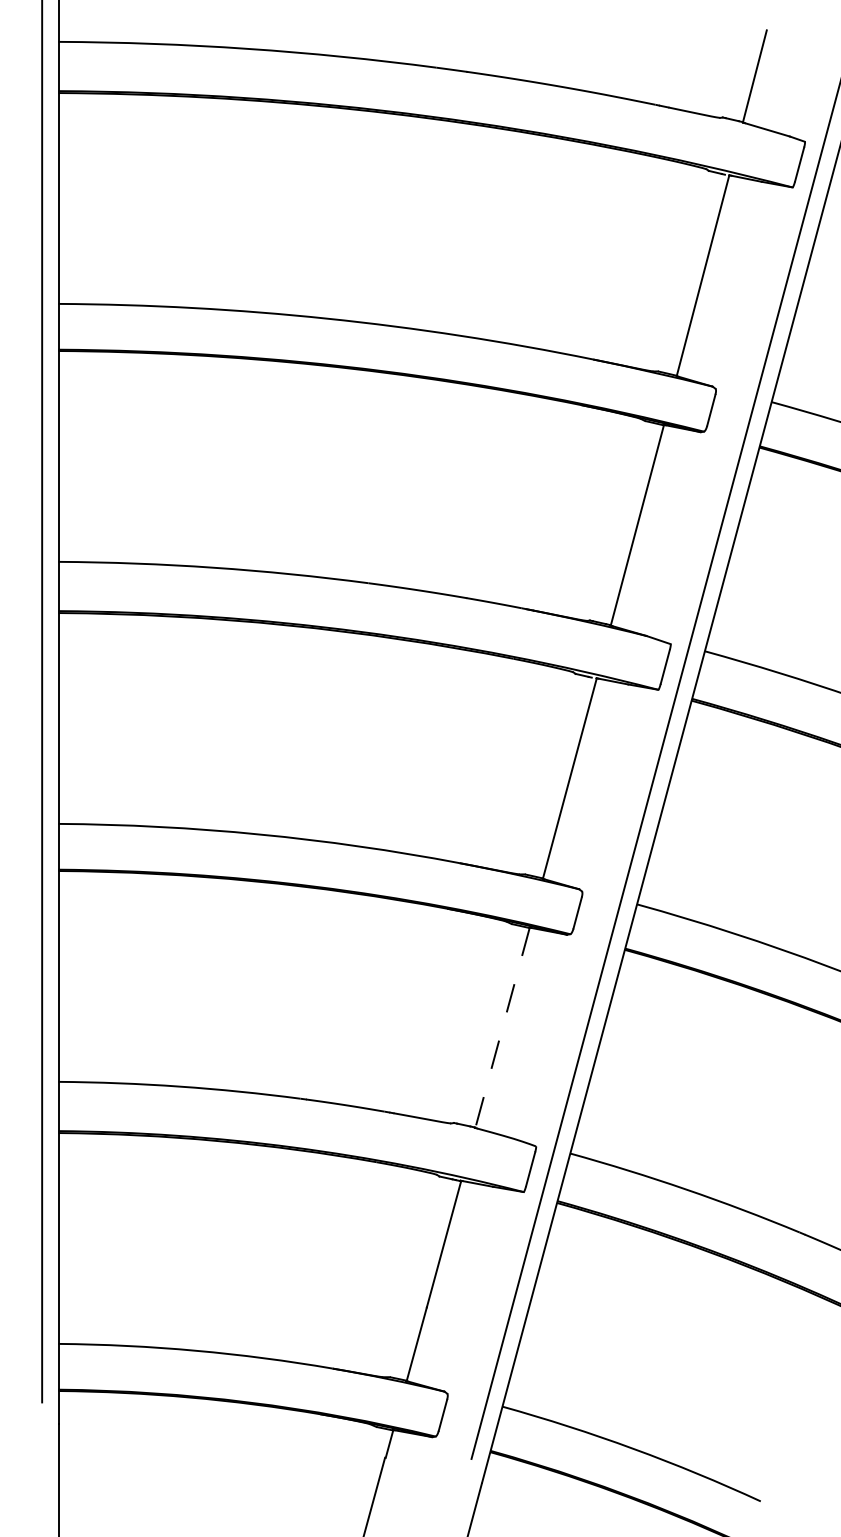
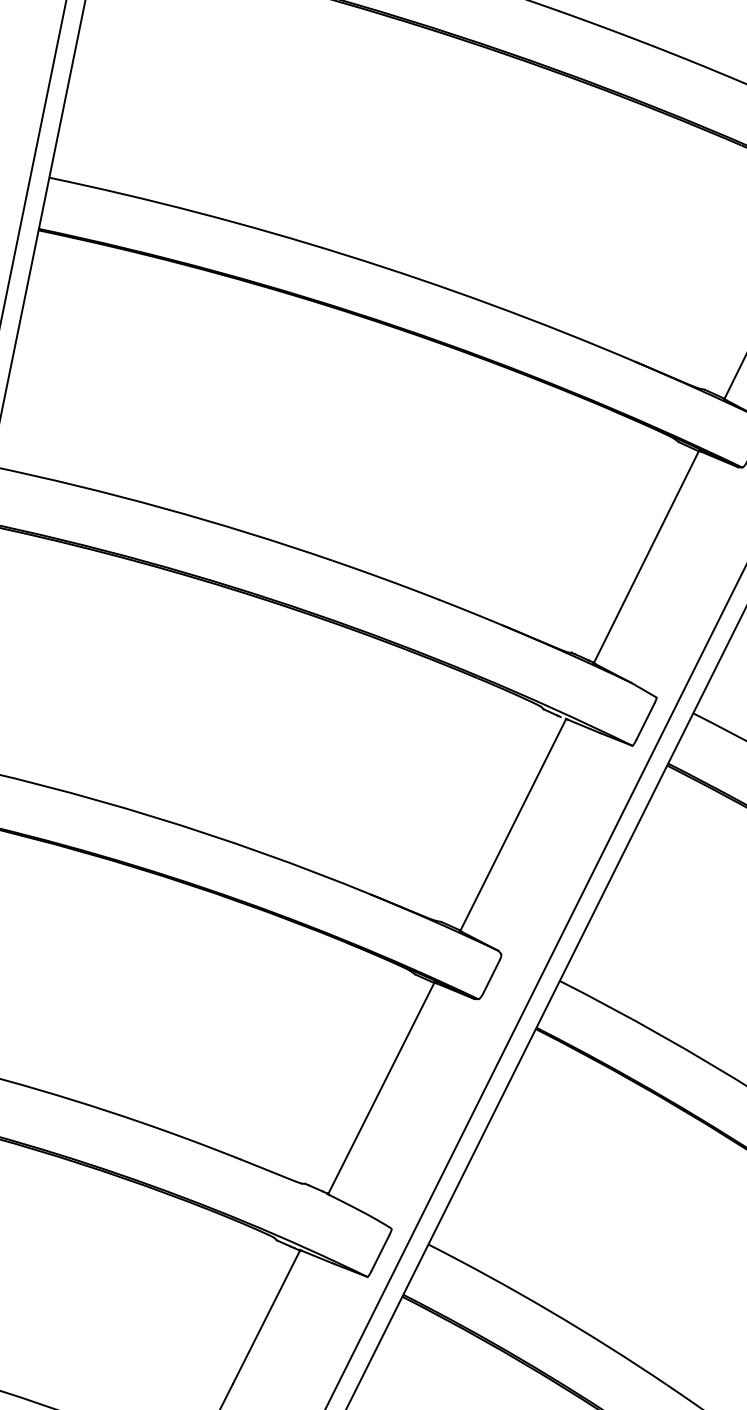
line: (502, 1027) -> (381, 1088), dashed -> solid

